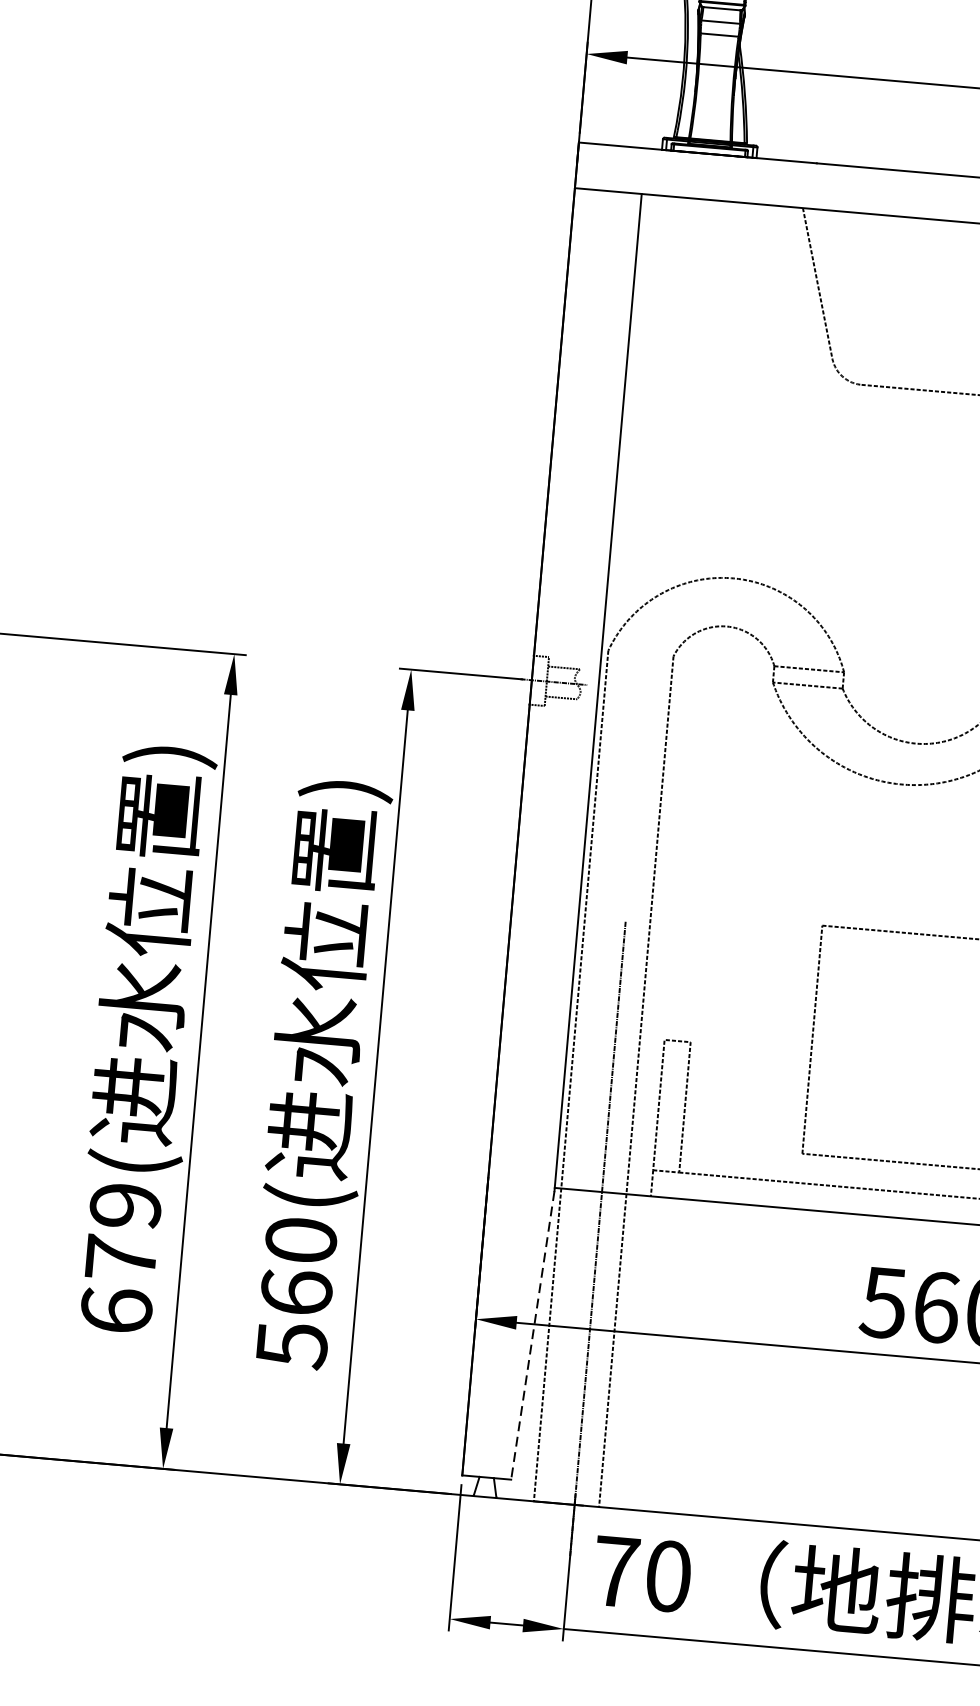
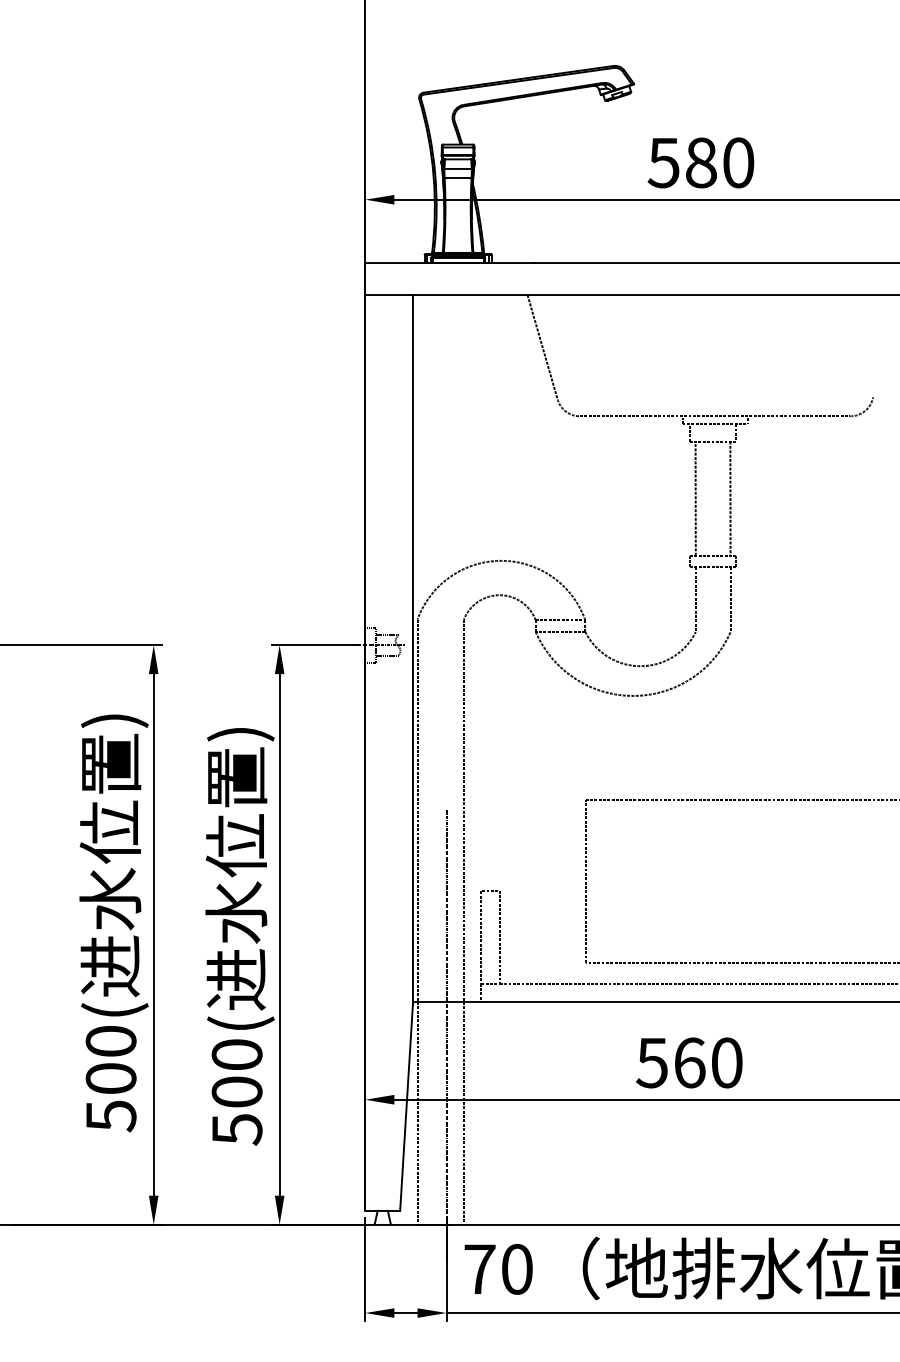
text: (120, 1259) -> (110, 1079), 679( -> 500(
text: (295, 1291) -> (236, 1091), 560( -> 500(
line: (532, 1336) -> (406, 1108), dashed -> solid

